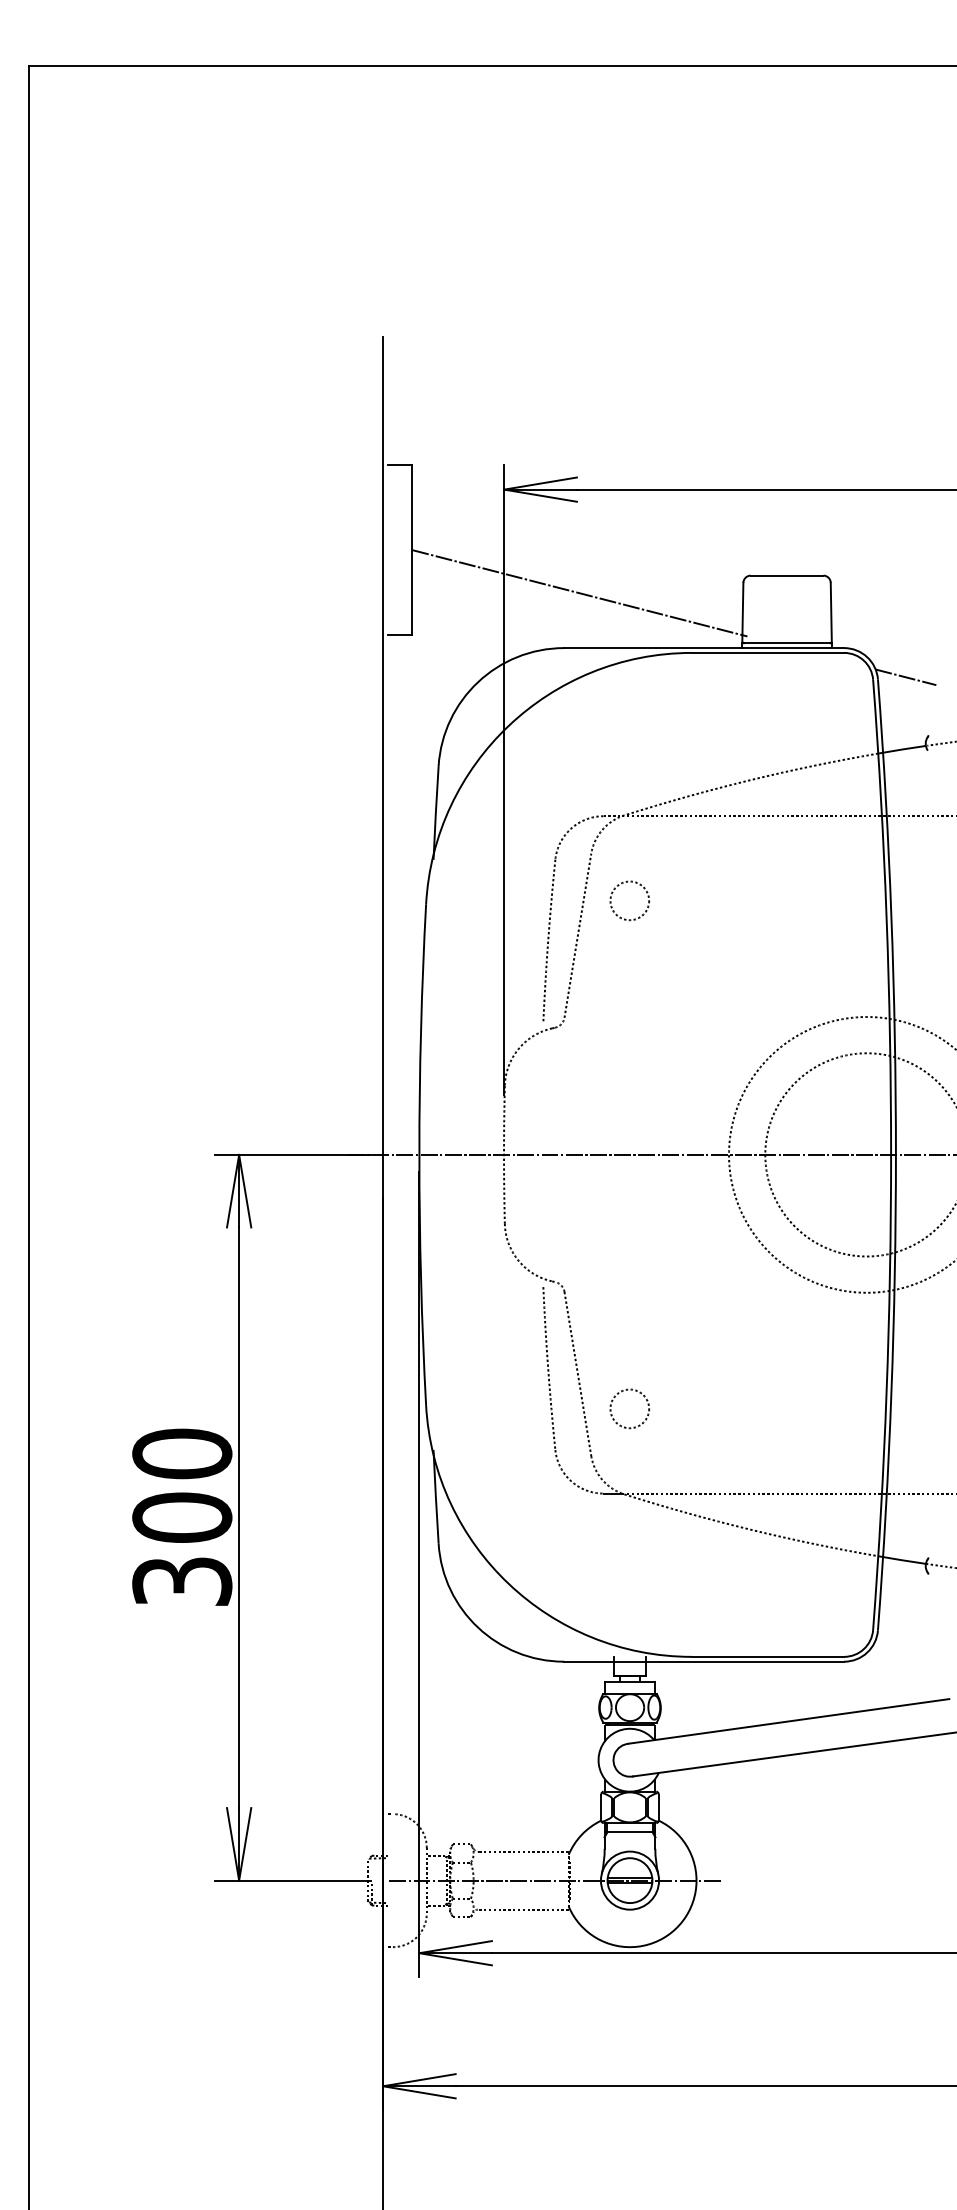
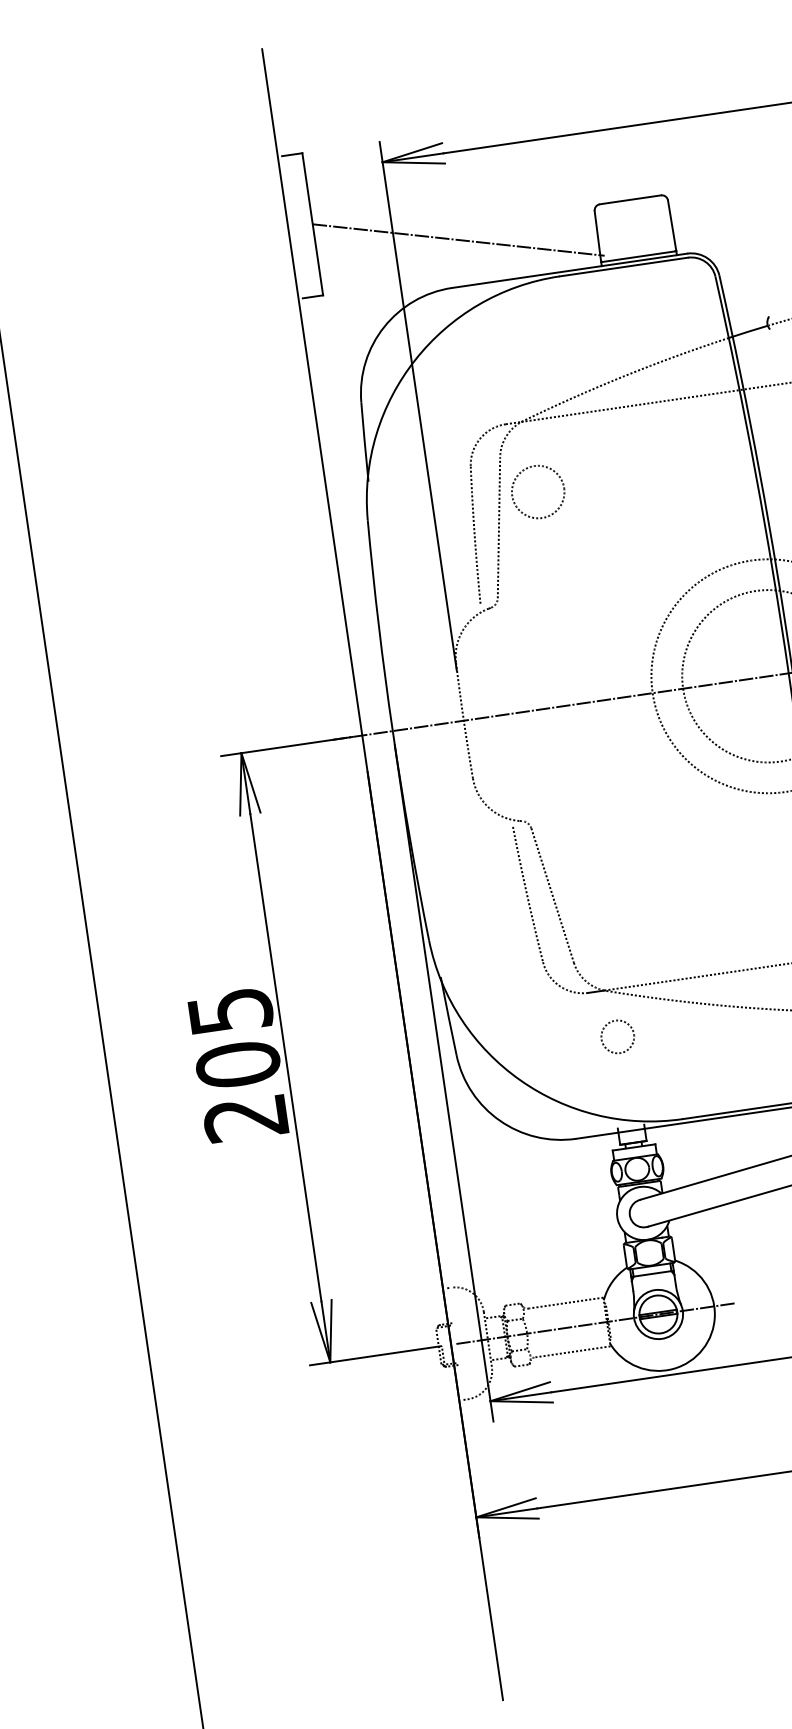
line: (905, 677) -> (742, 270), removed
circle: (629, 900) -> (537, 491), size x1.6
circle: (629, 1408) -> (617, 1036), moved
text: (182, 1517) -> (238, 1064), 300 -> 205

